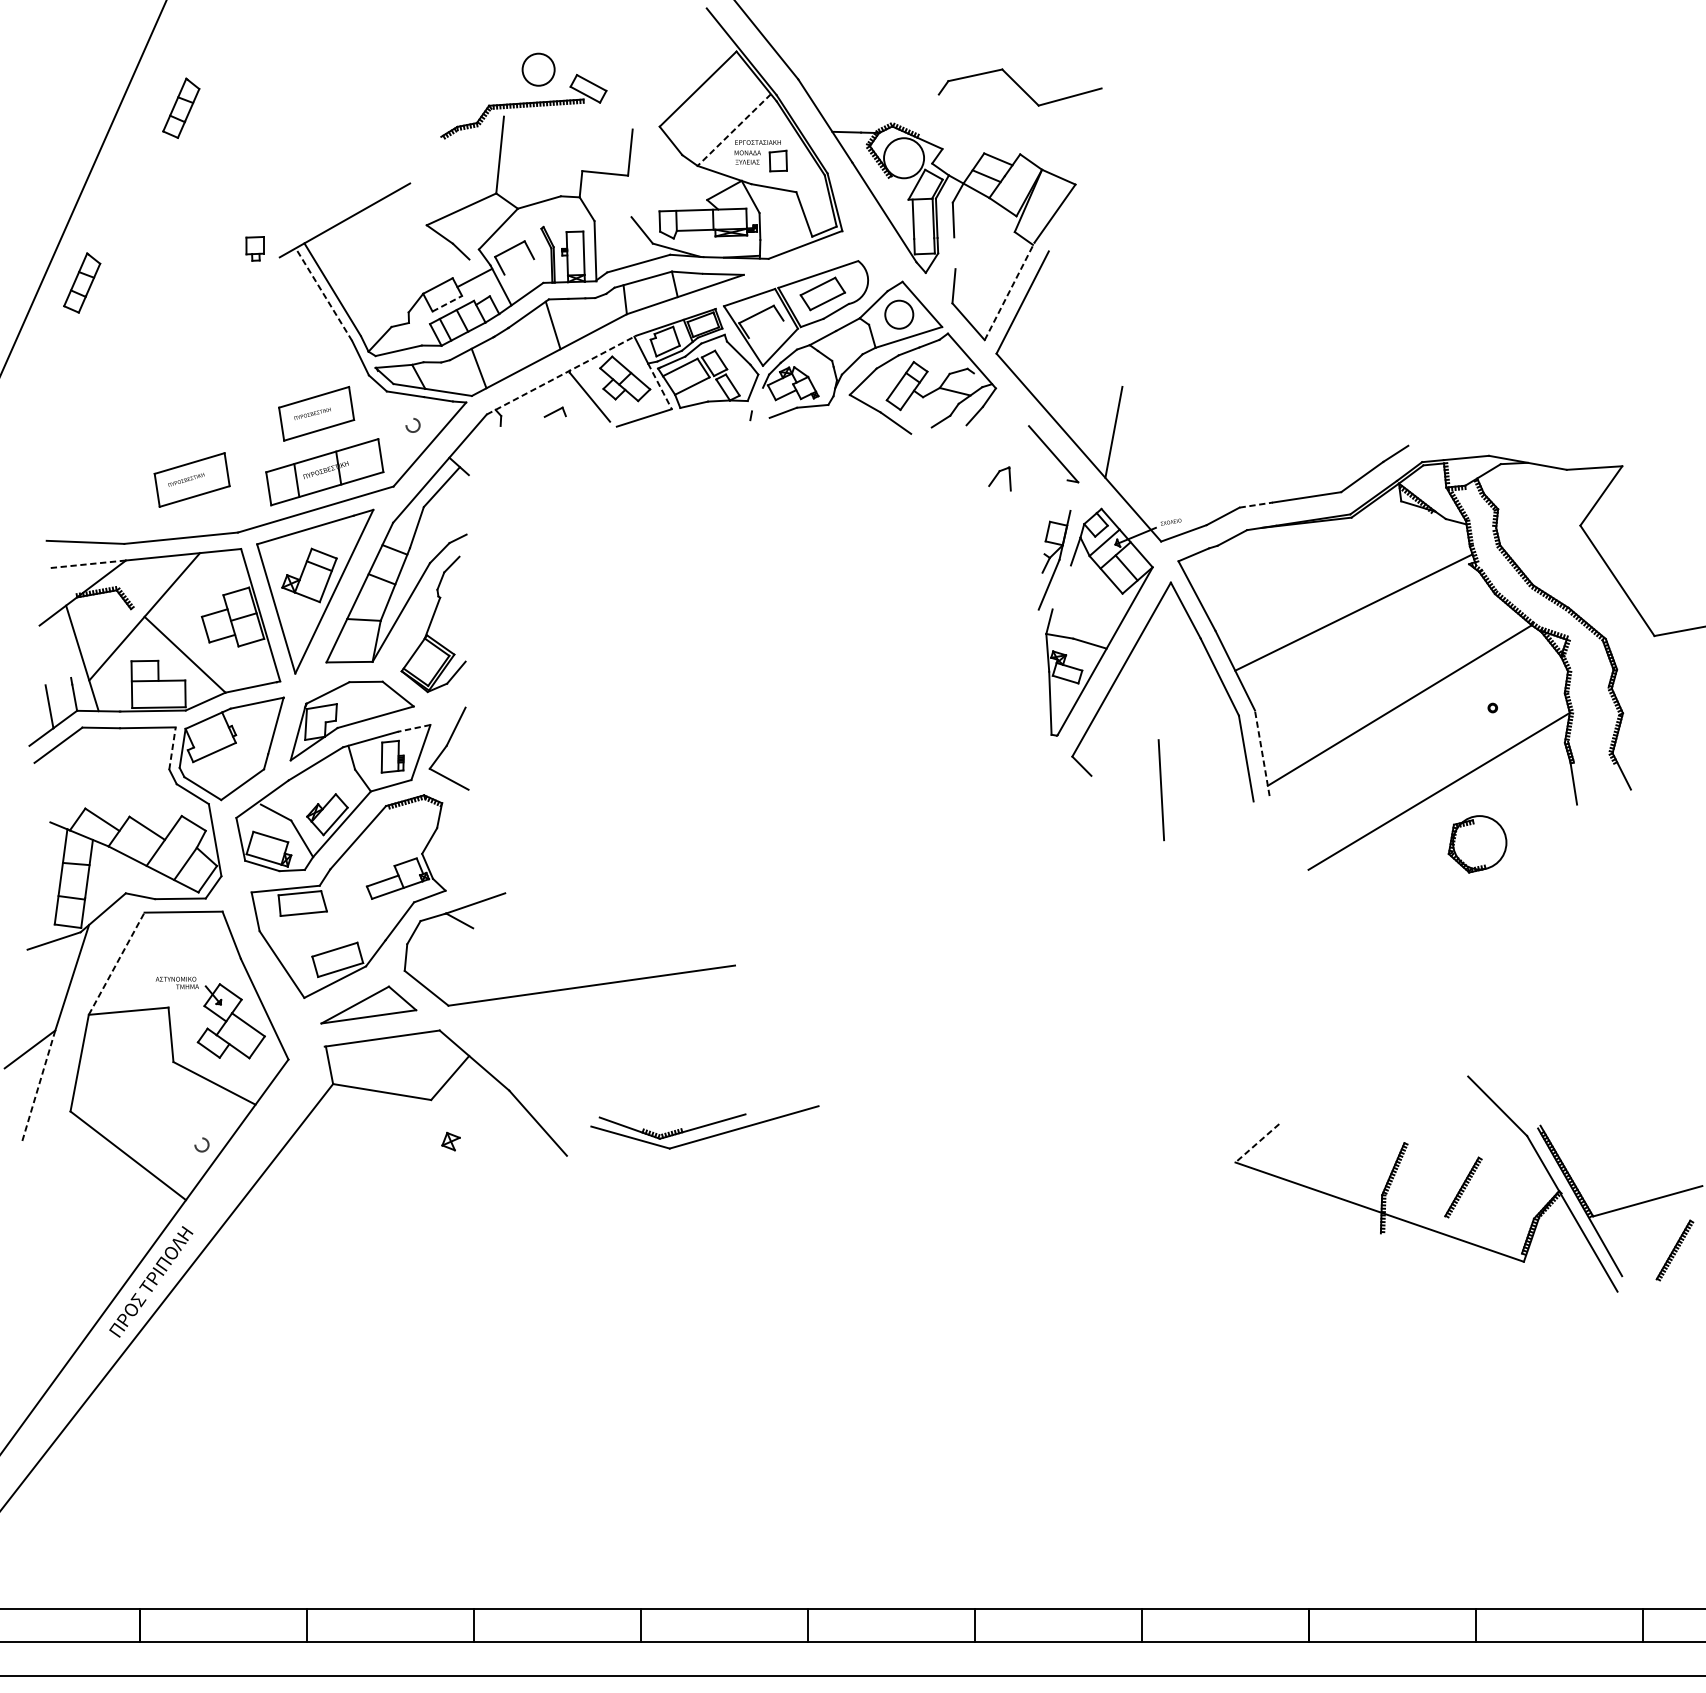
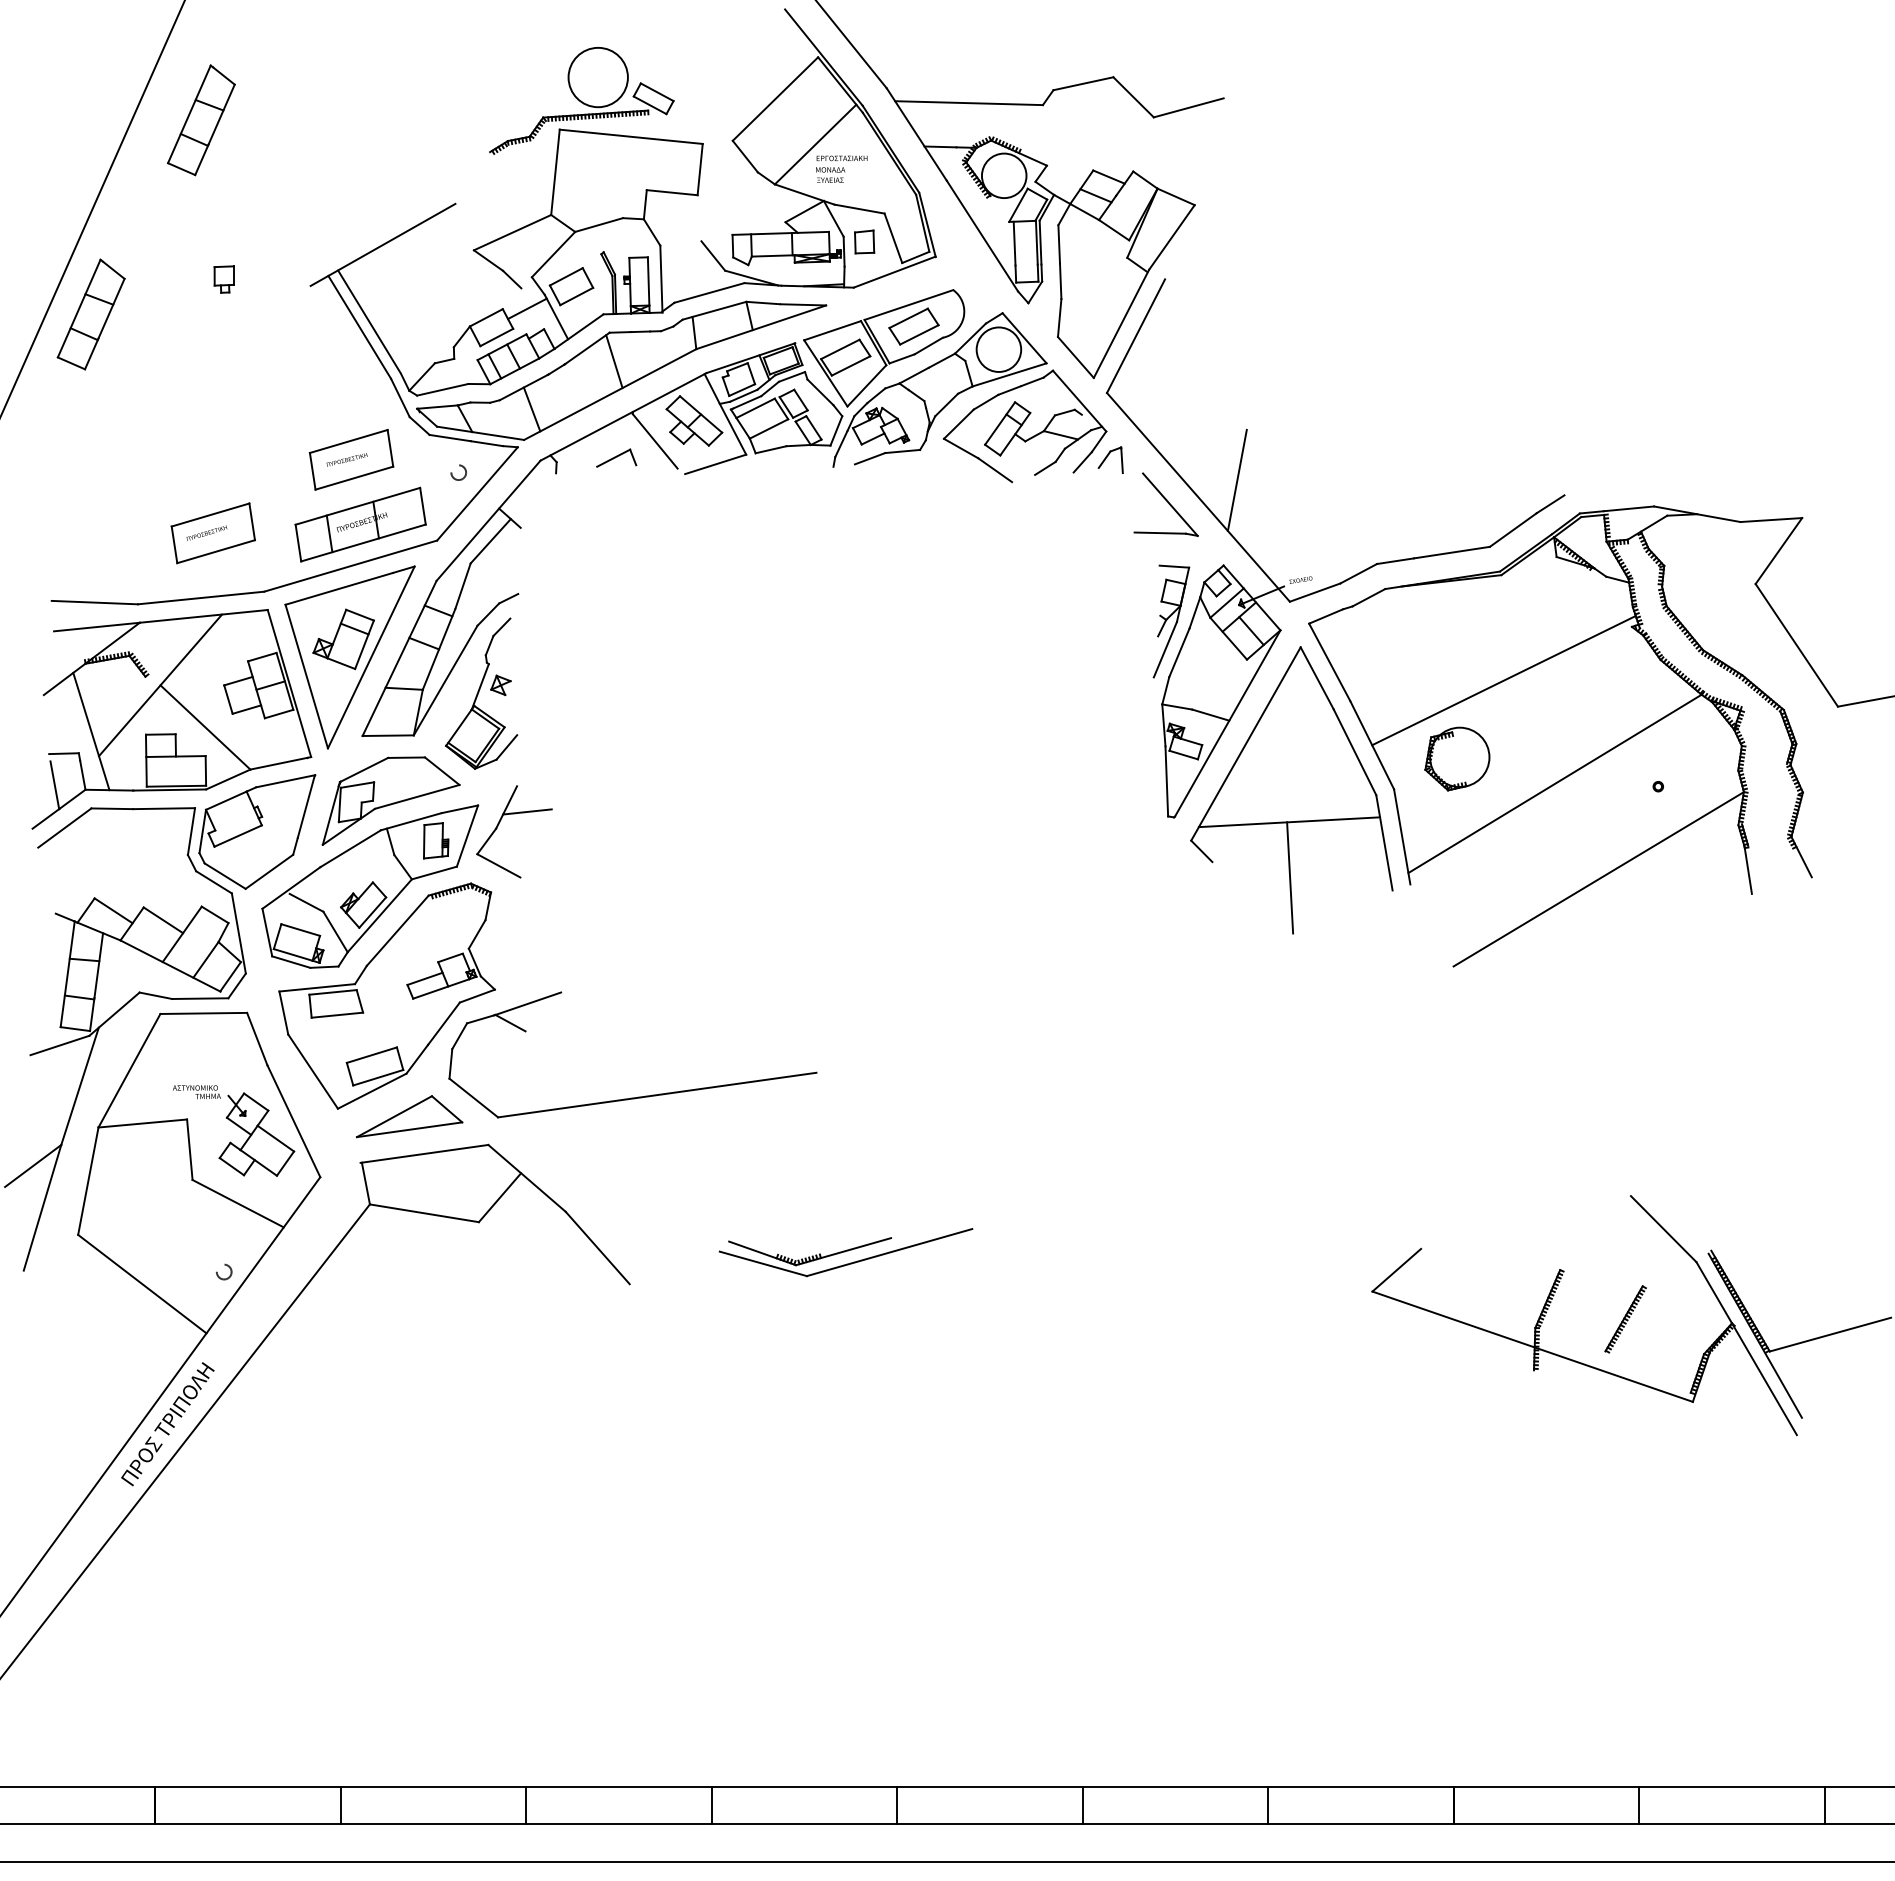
circle: (537, 69) -> (597, 77), size x1.67
line: (871, 93) -> (968, 103), added
part: (180, 108) -> (200, 120), size x1.67
line: (567, 122) -> (630, 136), added
line: (734, 130) -> (815, 144), dashed -> solid
part: (778, 160) -> (864, 241), moved
part: (254, 248) -> (223, 279), moved
line: (954, 253) -> (1060, 281), added
line: (519, 266) -> (576, 296), added
part: (81, 283) -> (90, 314), size x1.67
line: (1009, 291) -> (1121, 323), dashed -> solid
line: (323, 293) -> (359, 326), dashed -> solid
line: (447, 303) -> (496, 337), dashed -> solid
circle: (898, 314) -> (998, 349), size x1.43
line: (765, 328) -> (850, 365), added
line: (561, 374) -> (623, 416), dashed -> solid
line: (660, 386) -> (733, 429), dashed -> solid
line: (757, 399) -> (841, 443), added
part: (555, 411) -> (616, 457), size x1.67
part: (999, 478) -> (1110, 459), moved
line: (1043, 479) -> (1159, 532), added
line: (1256, 505) -> (1395, 561), dashed -> solid
line: (1057, 509) -> (1174, 566), added
line: (87, 564) -> (96, 627), dashed -> solid
line: (1061, 587) -> (1179, 652), added
line: (57, 678) -> (63, 753), added
line: (413, 728) -> (459, 809), dashed -> solid
line: (474, 730) -> (527, 811), added
line: (1160, 740) -> (1289, 822), added
line: (172, 748) -> (191, 831), dashed -> solid
line: (1262, 752) -> (1402, 836), dashed -> solid
part: (1477, 843) -> (1457, 758), moved
line: (116, 963) -> (129, 1070), dashed -> solid
line: (38, 1086) -> (42, 1207), dashed -> solid
part: (704, 1127) -> (845, 1252), moved
part: (450, 1141) -> (500, 685), moved
line: (1257, 1143) -> (1396, 1270), dashed -> solid
part: (1674, 1250) -> (1860, 1389), removed

